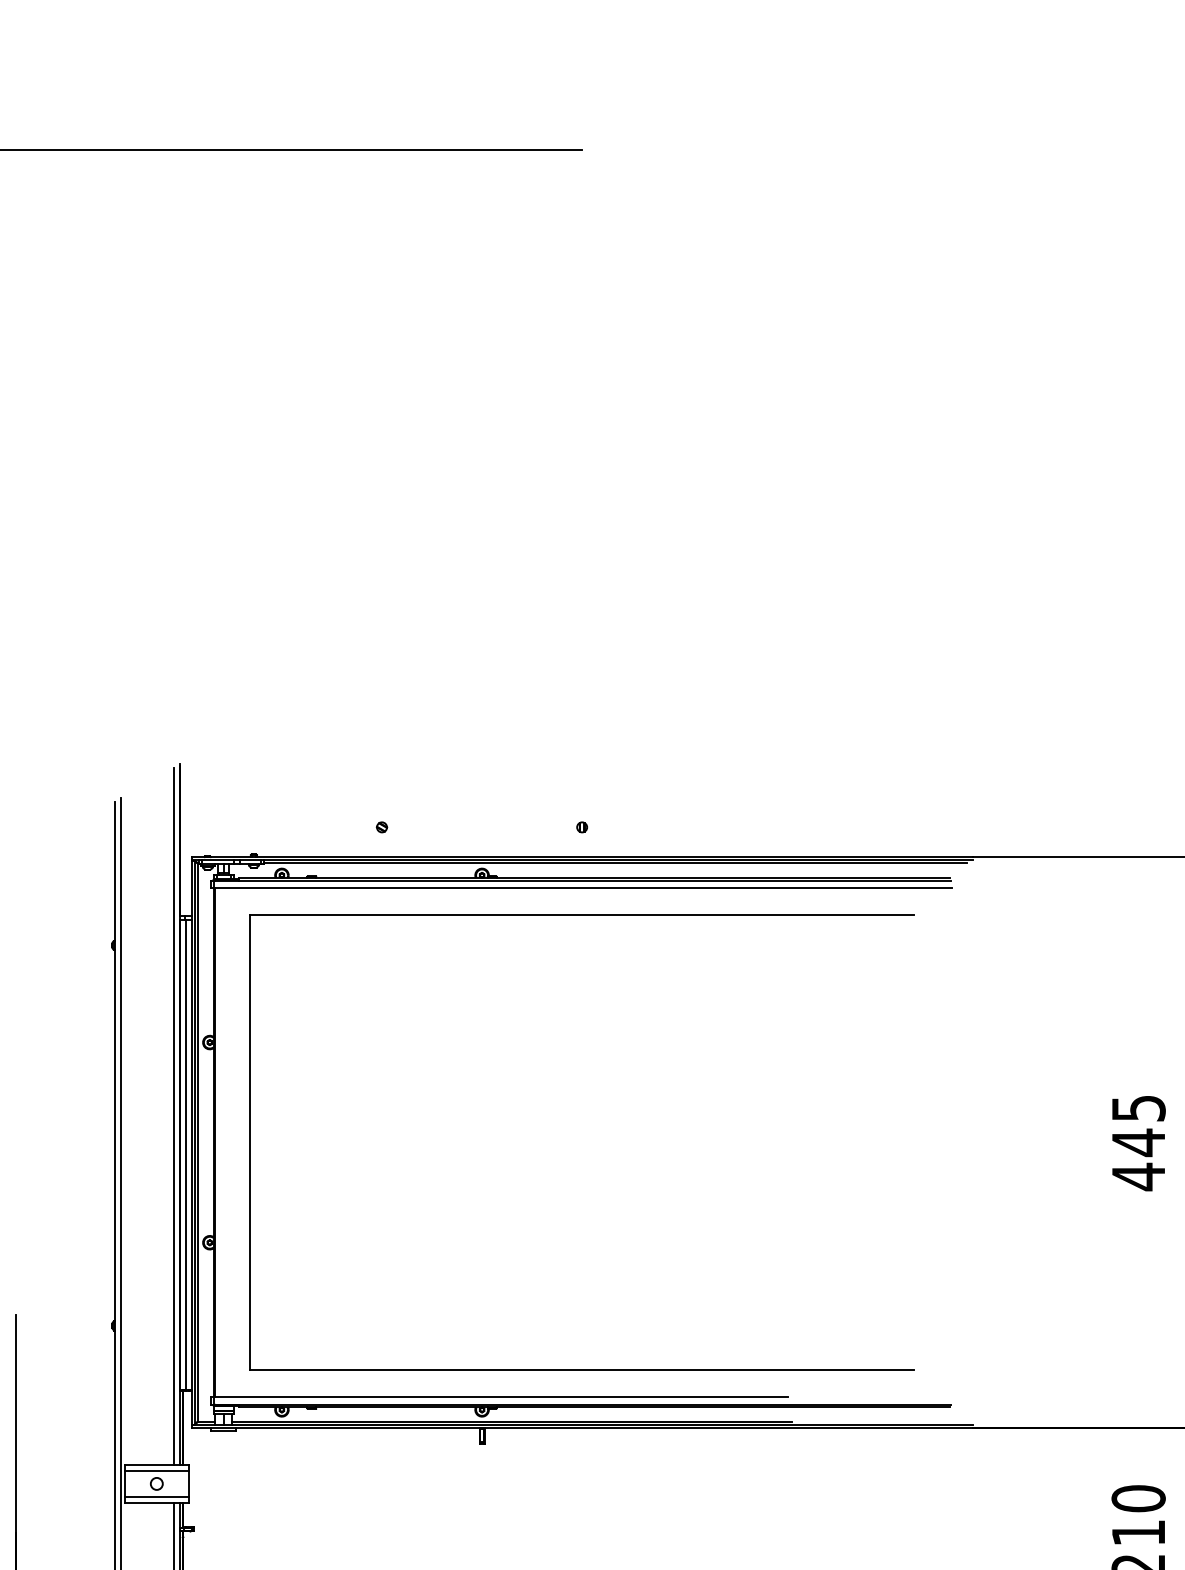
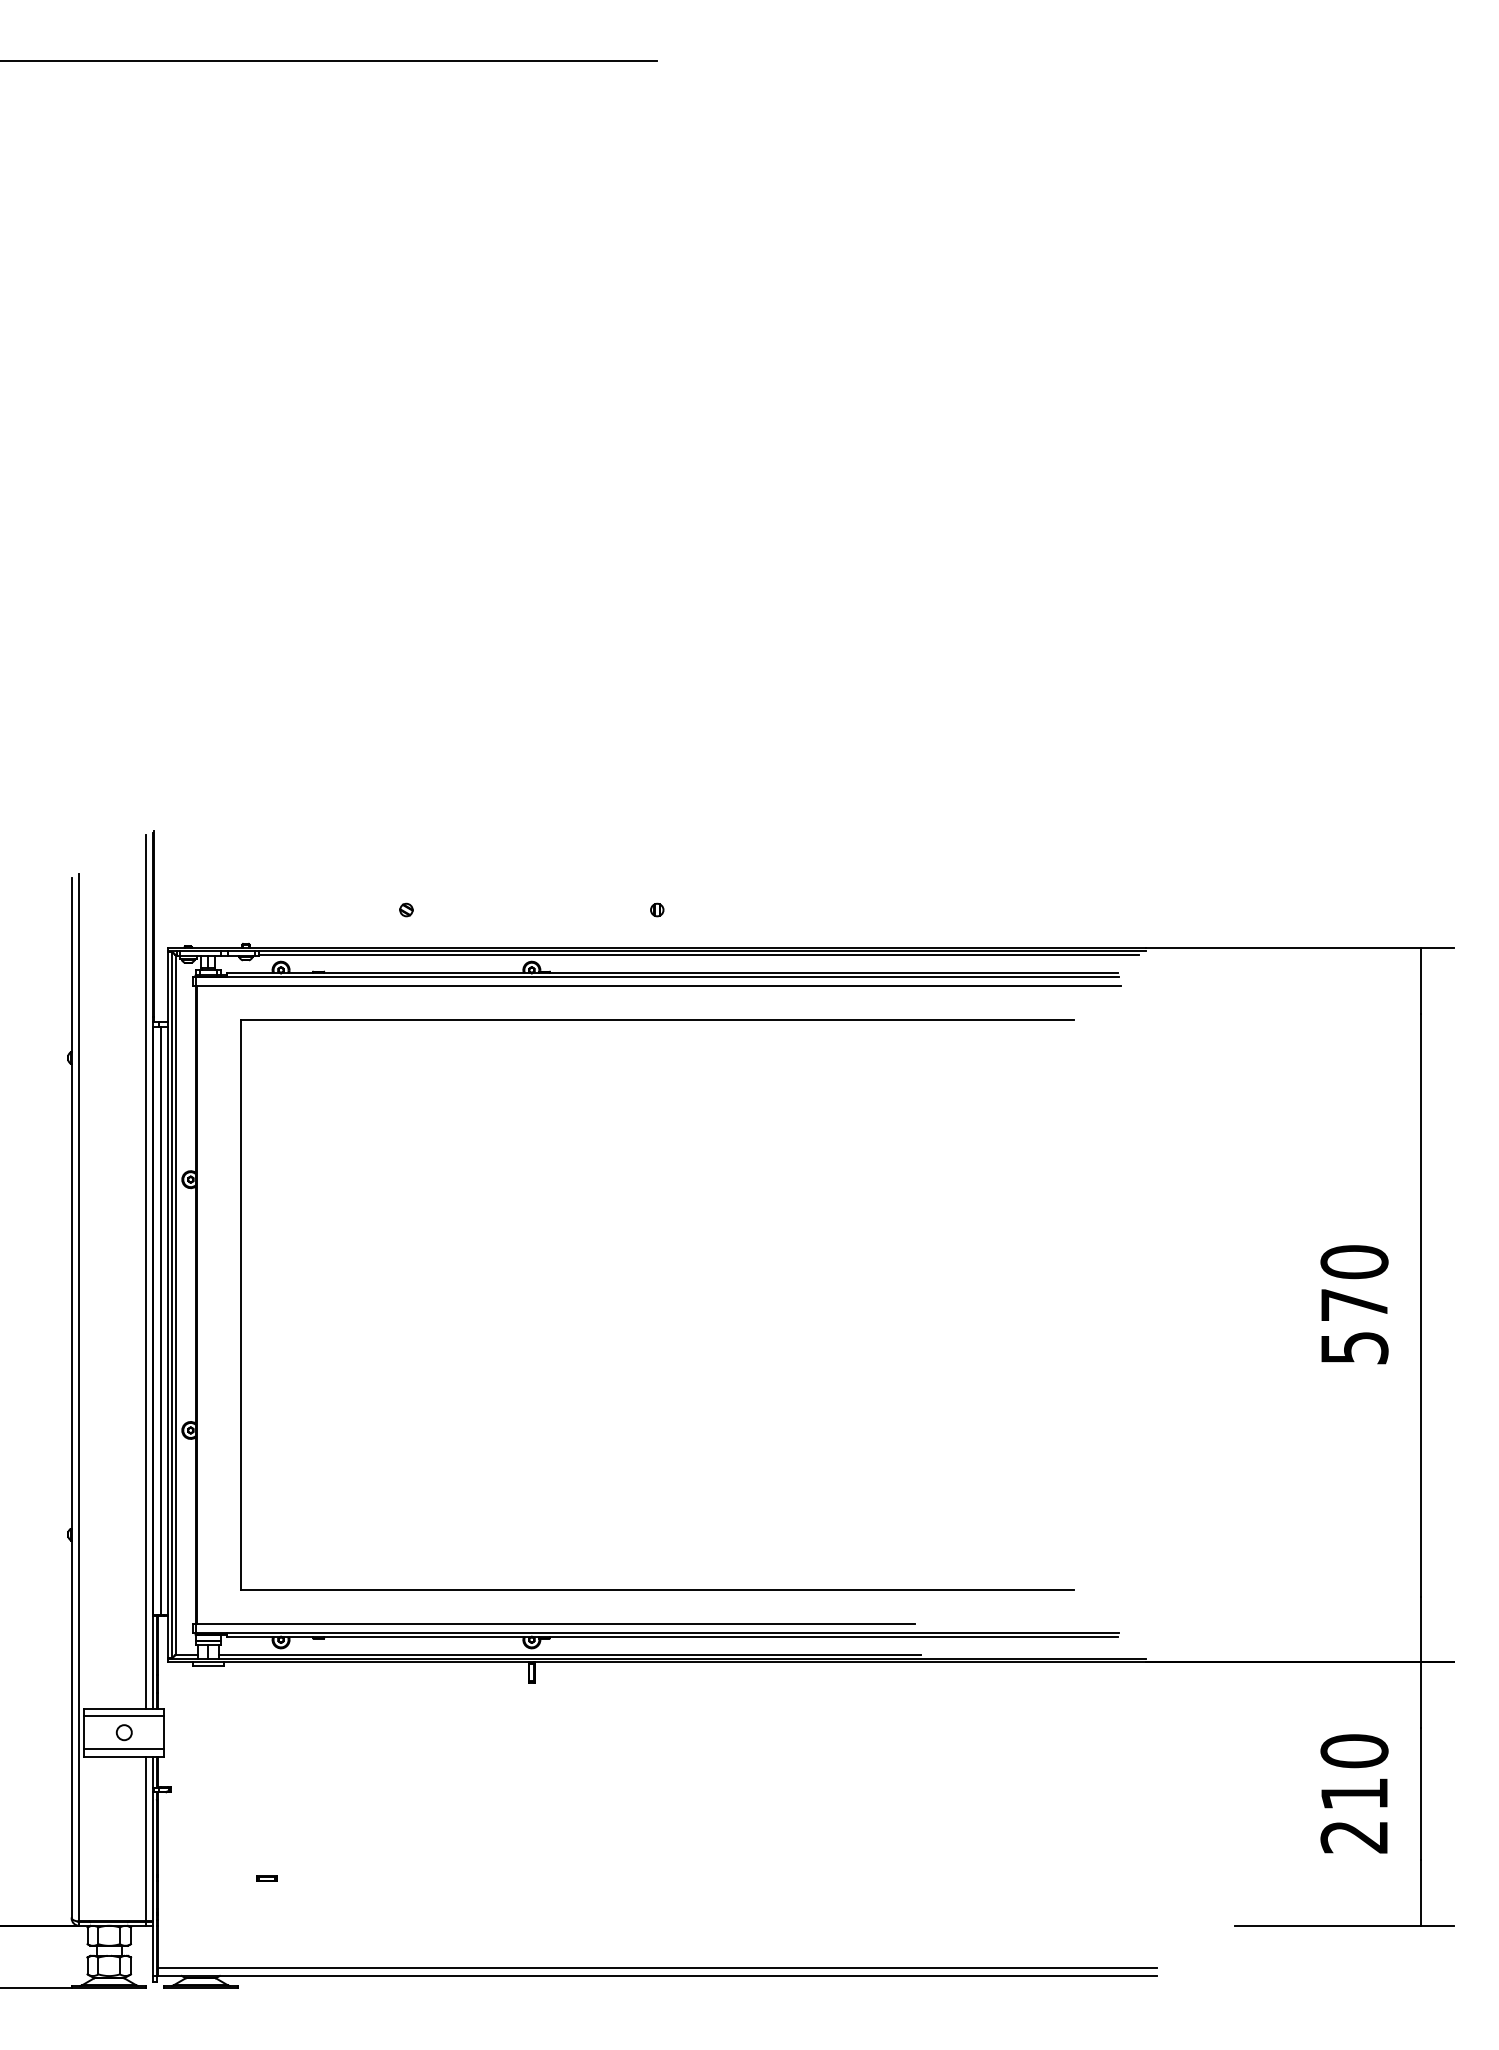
text: (1138, 1142) -> (1354, 1305), 445 -> 570

